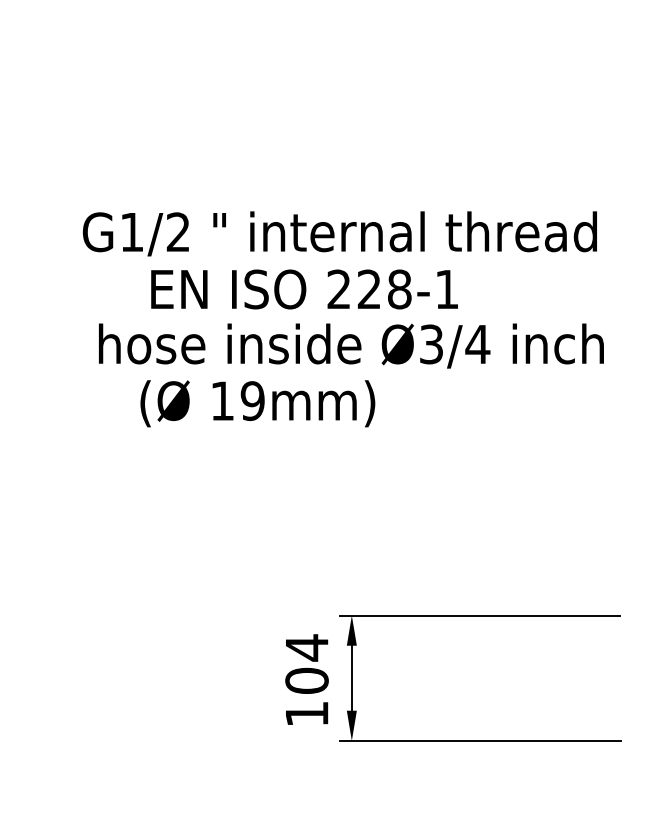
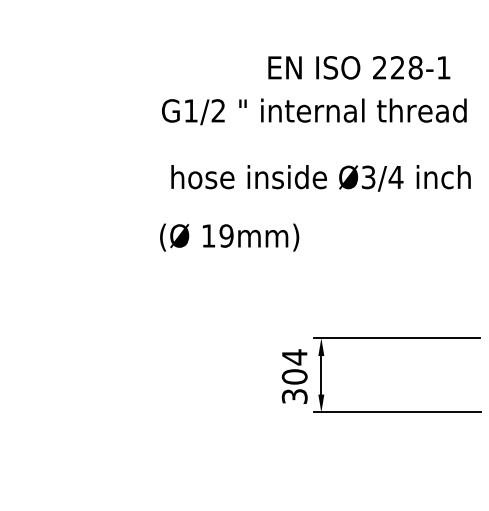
text: (304, 288) -> (359, 67), moved
text: (257, 403) -> (229, 237), moved
text: (306, 713) -> (294, 396), 104 -> 304

